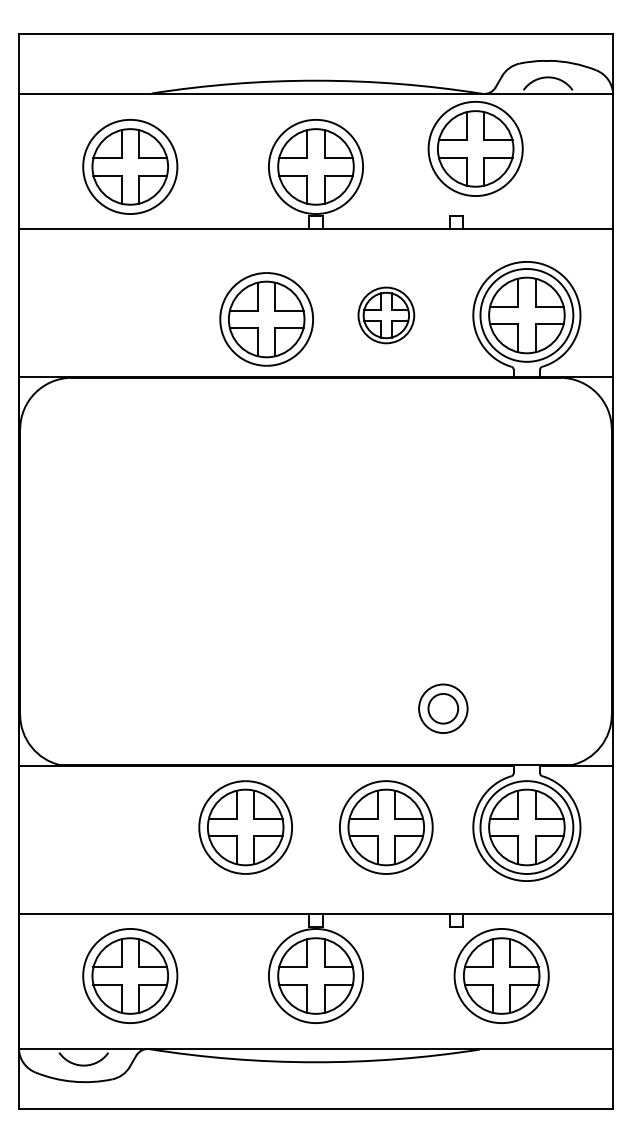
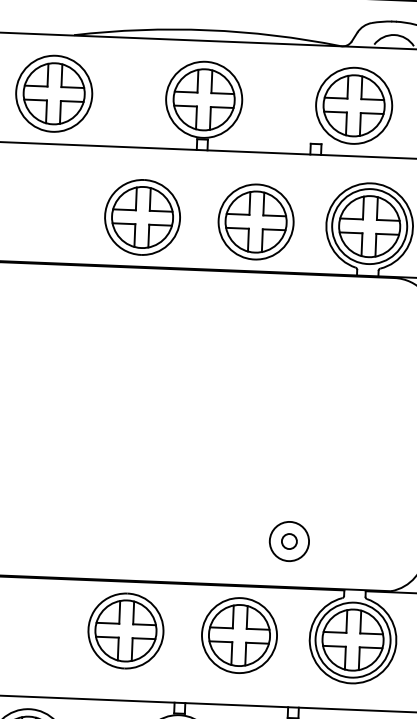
part: (475, 148) -> (353, 105), moved
part: (386, 315) -> (256, 222), size x1.67
part: (266, 319) -> (142, 217), moved
circle: (443, 708) -> (289, 541), size x0.62

